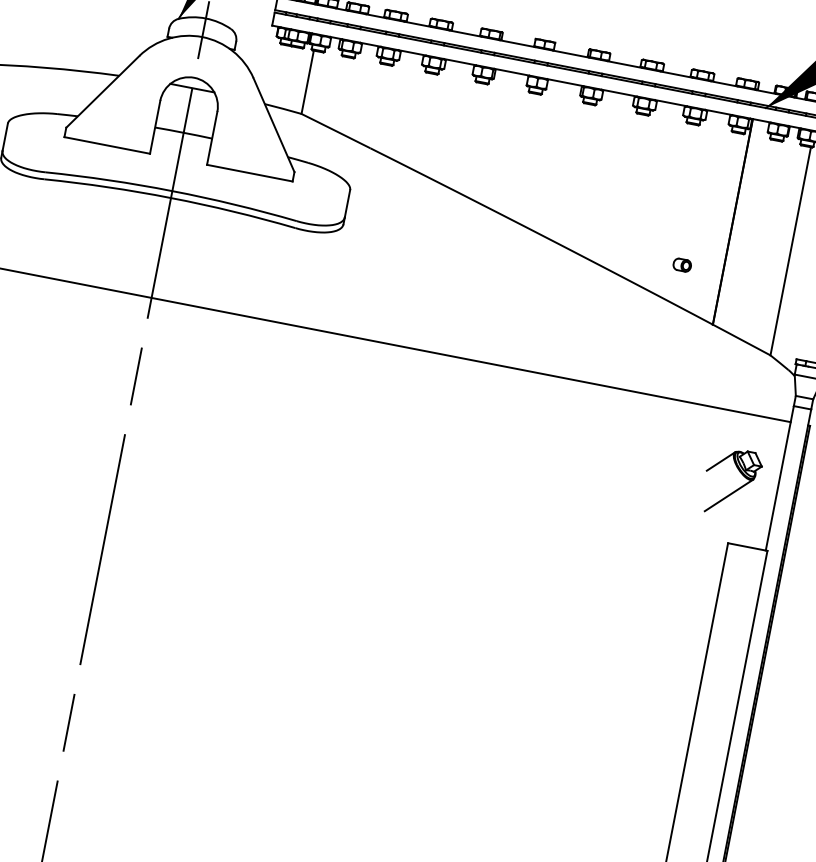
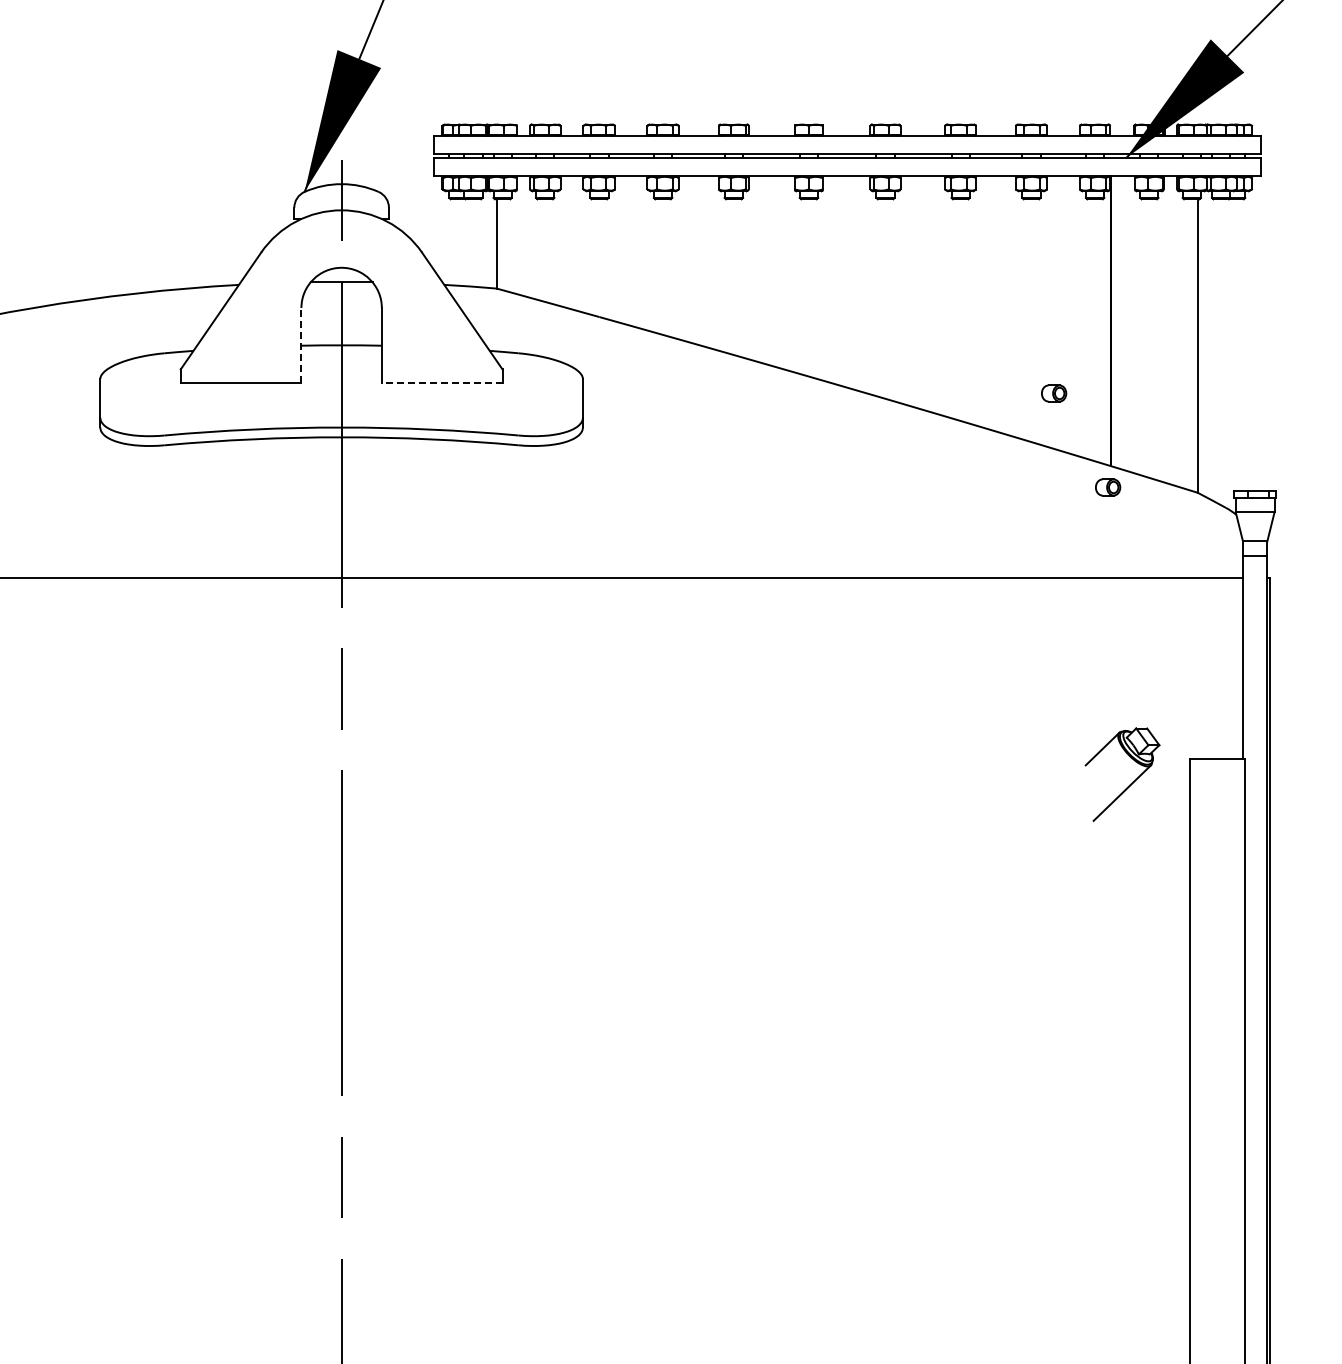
line: (155, 126) -> (301, 344), solid -> dashed
line: (249, 172) -> (441, 382), solid -> dashed
part: (707, 339) -> (1108, 487), added
part: (736, 489) -> (1131, 782), moved

